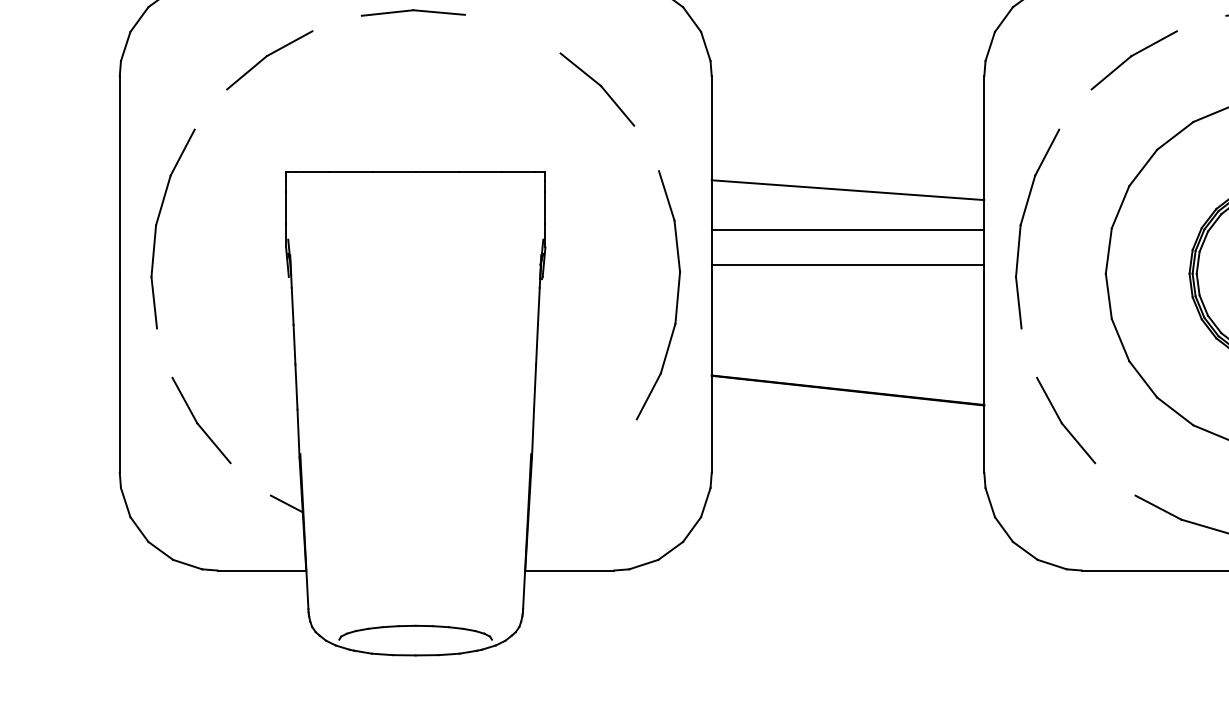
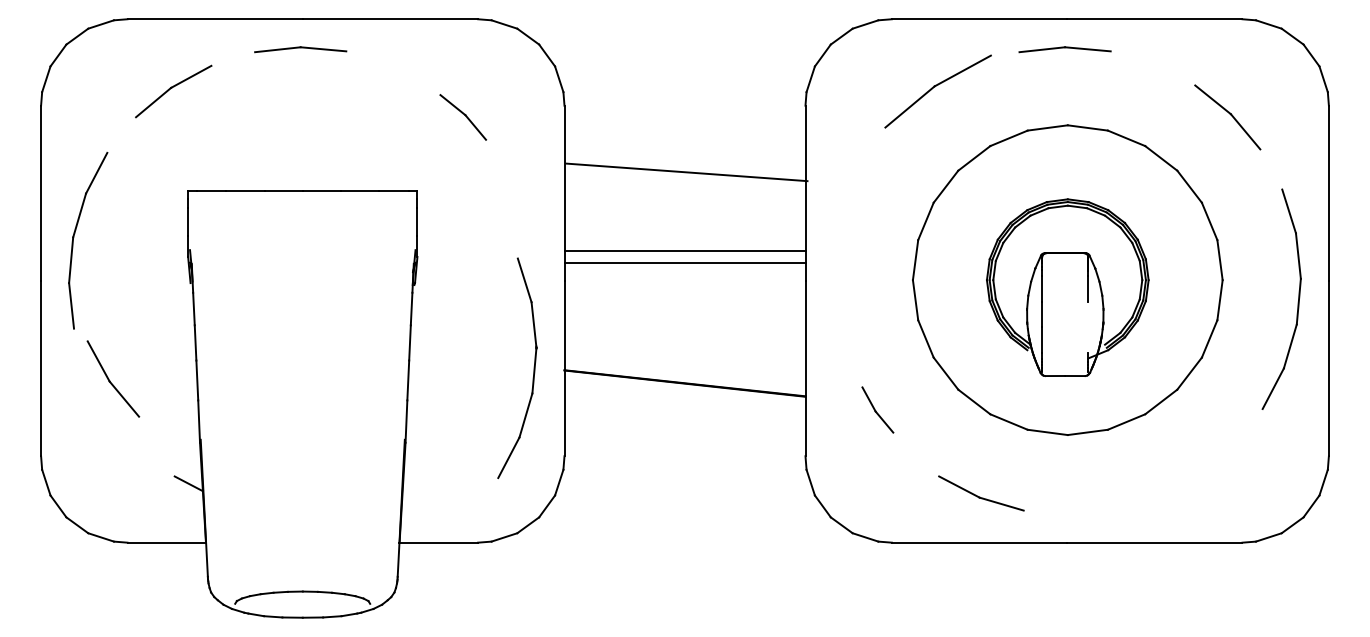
part: (1133, 60) -> (937, 91), size x1.4
part: (596, 89) -> (462, 117), size x0.7
line: (847, 190) -> (686, 172), moved
part: (1022, 223) -> (839, 235), removed
line: (847, 229) -> (684, 262), moved
line: (847, 264) -> (684, 251), moved
part: (676, 295) -> (533, 368), moved
part: (201, 419) -> (113, 378), moved
part: (1065, 419) -> (877, 409), size x0.6

